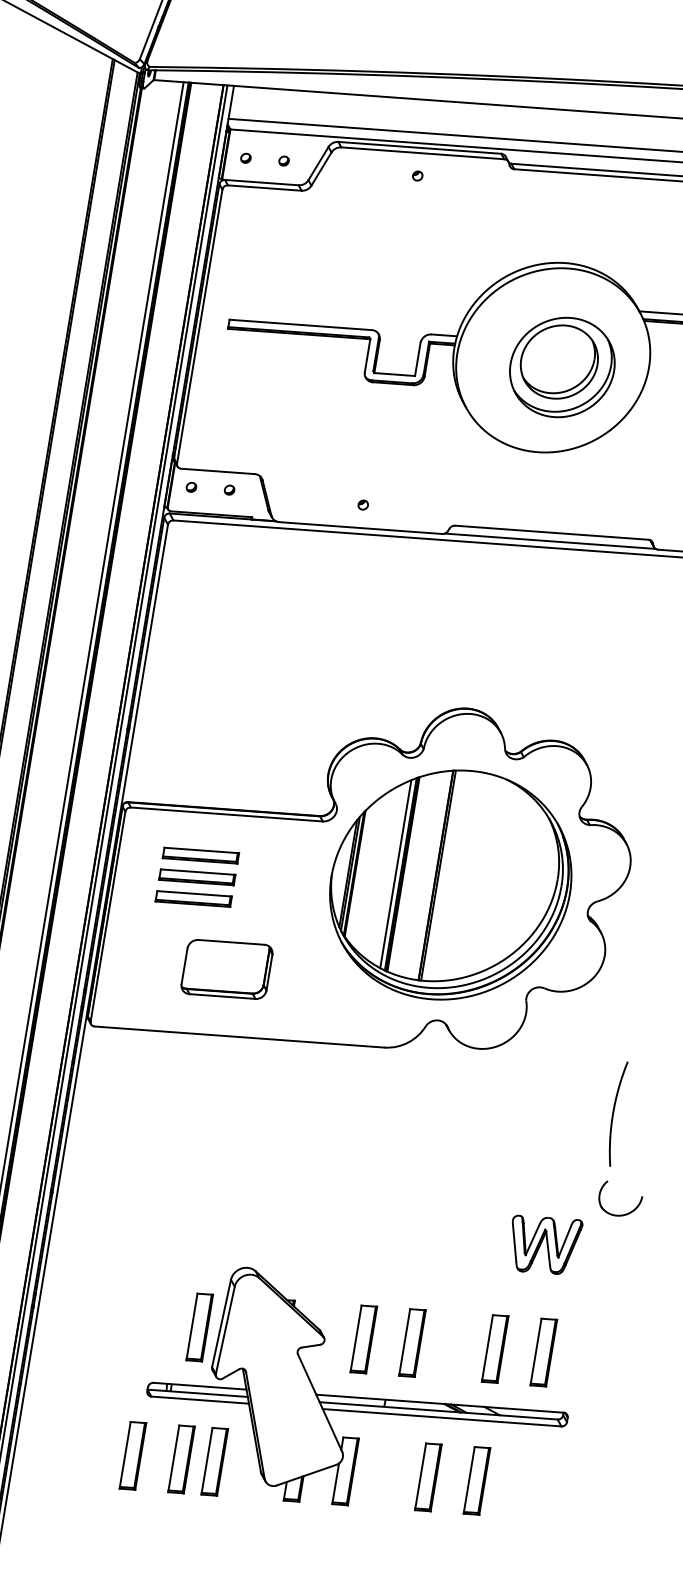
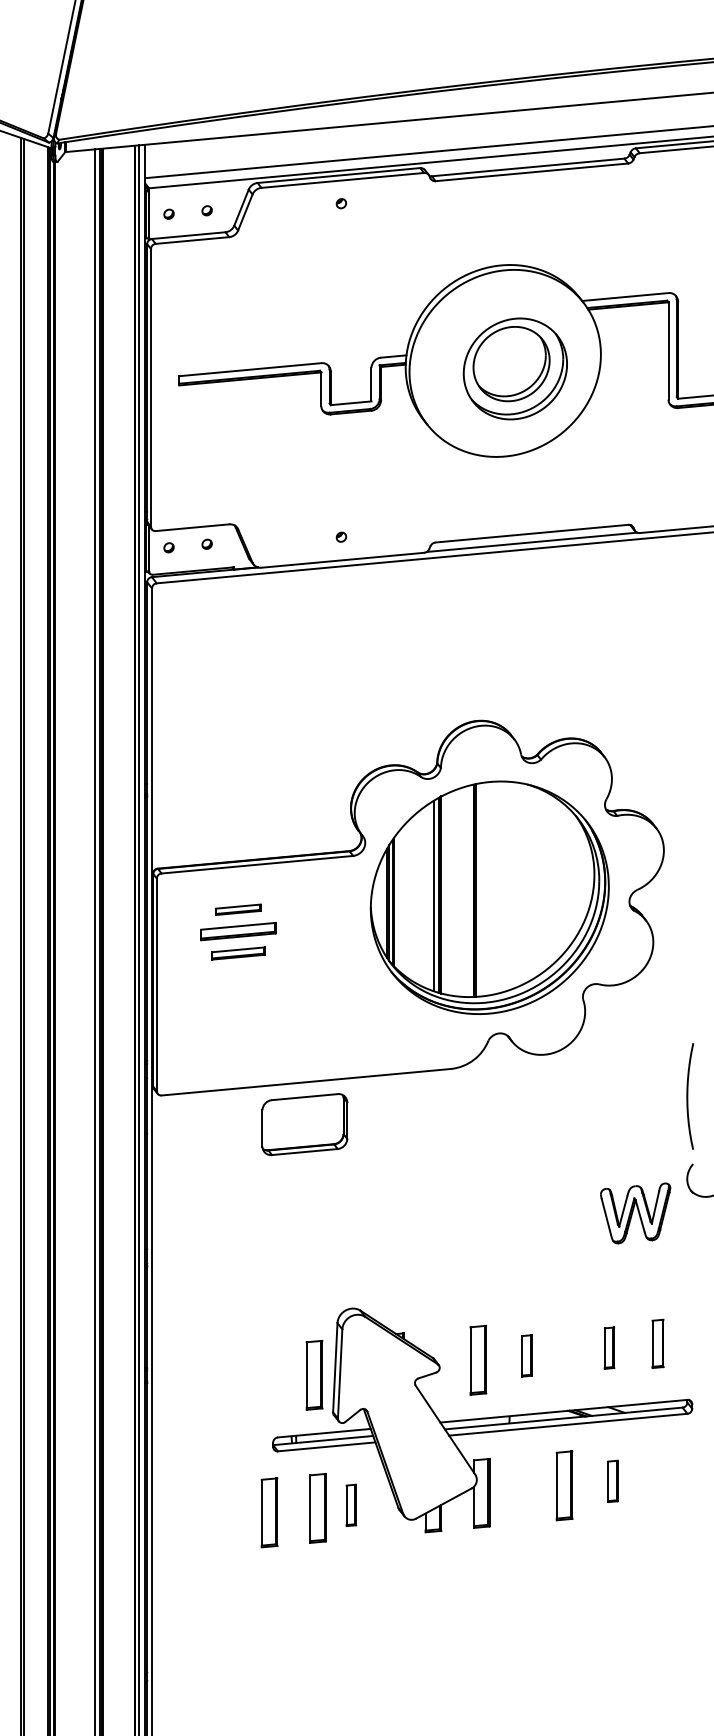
part: (200, 855) -> (238, 909), size x0.6
part: (193, 898) -> (238, 953), size x0.7
part: (226, 969) -> (304, 1124), moved
part: (543, 1244) -> (635, 1213), moved
part: (412, 1342) -> (526, 1355), size x0.6
part: (495, 1348) -> (609, 1347), size x0.6
part: (543, 1352) -> (657, 1343), size x0.7
part: (215, 1462) -> (351, 1505), size x0.6
part: (476, 1480) -> (612, 1481), size x0.6

